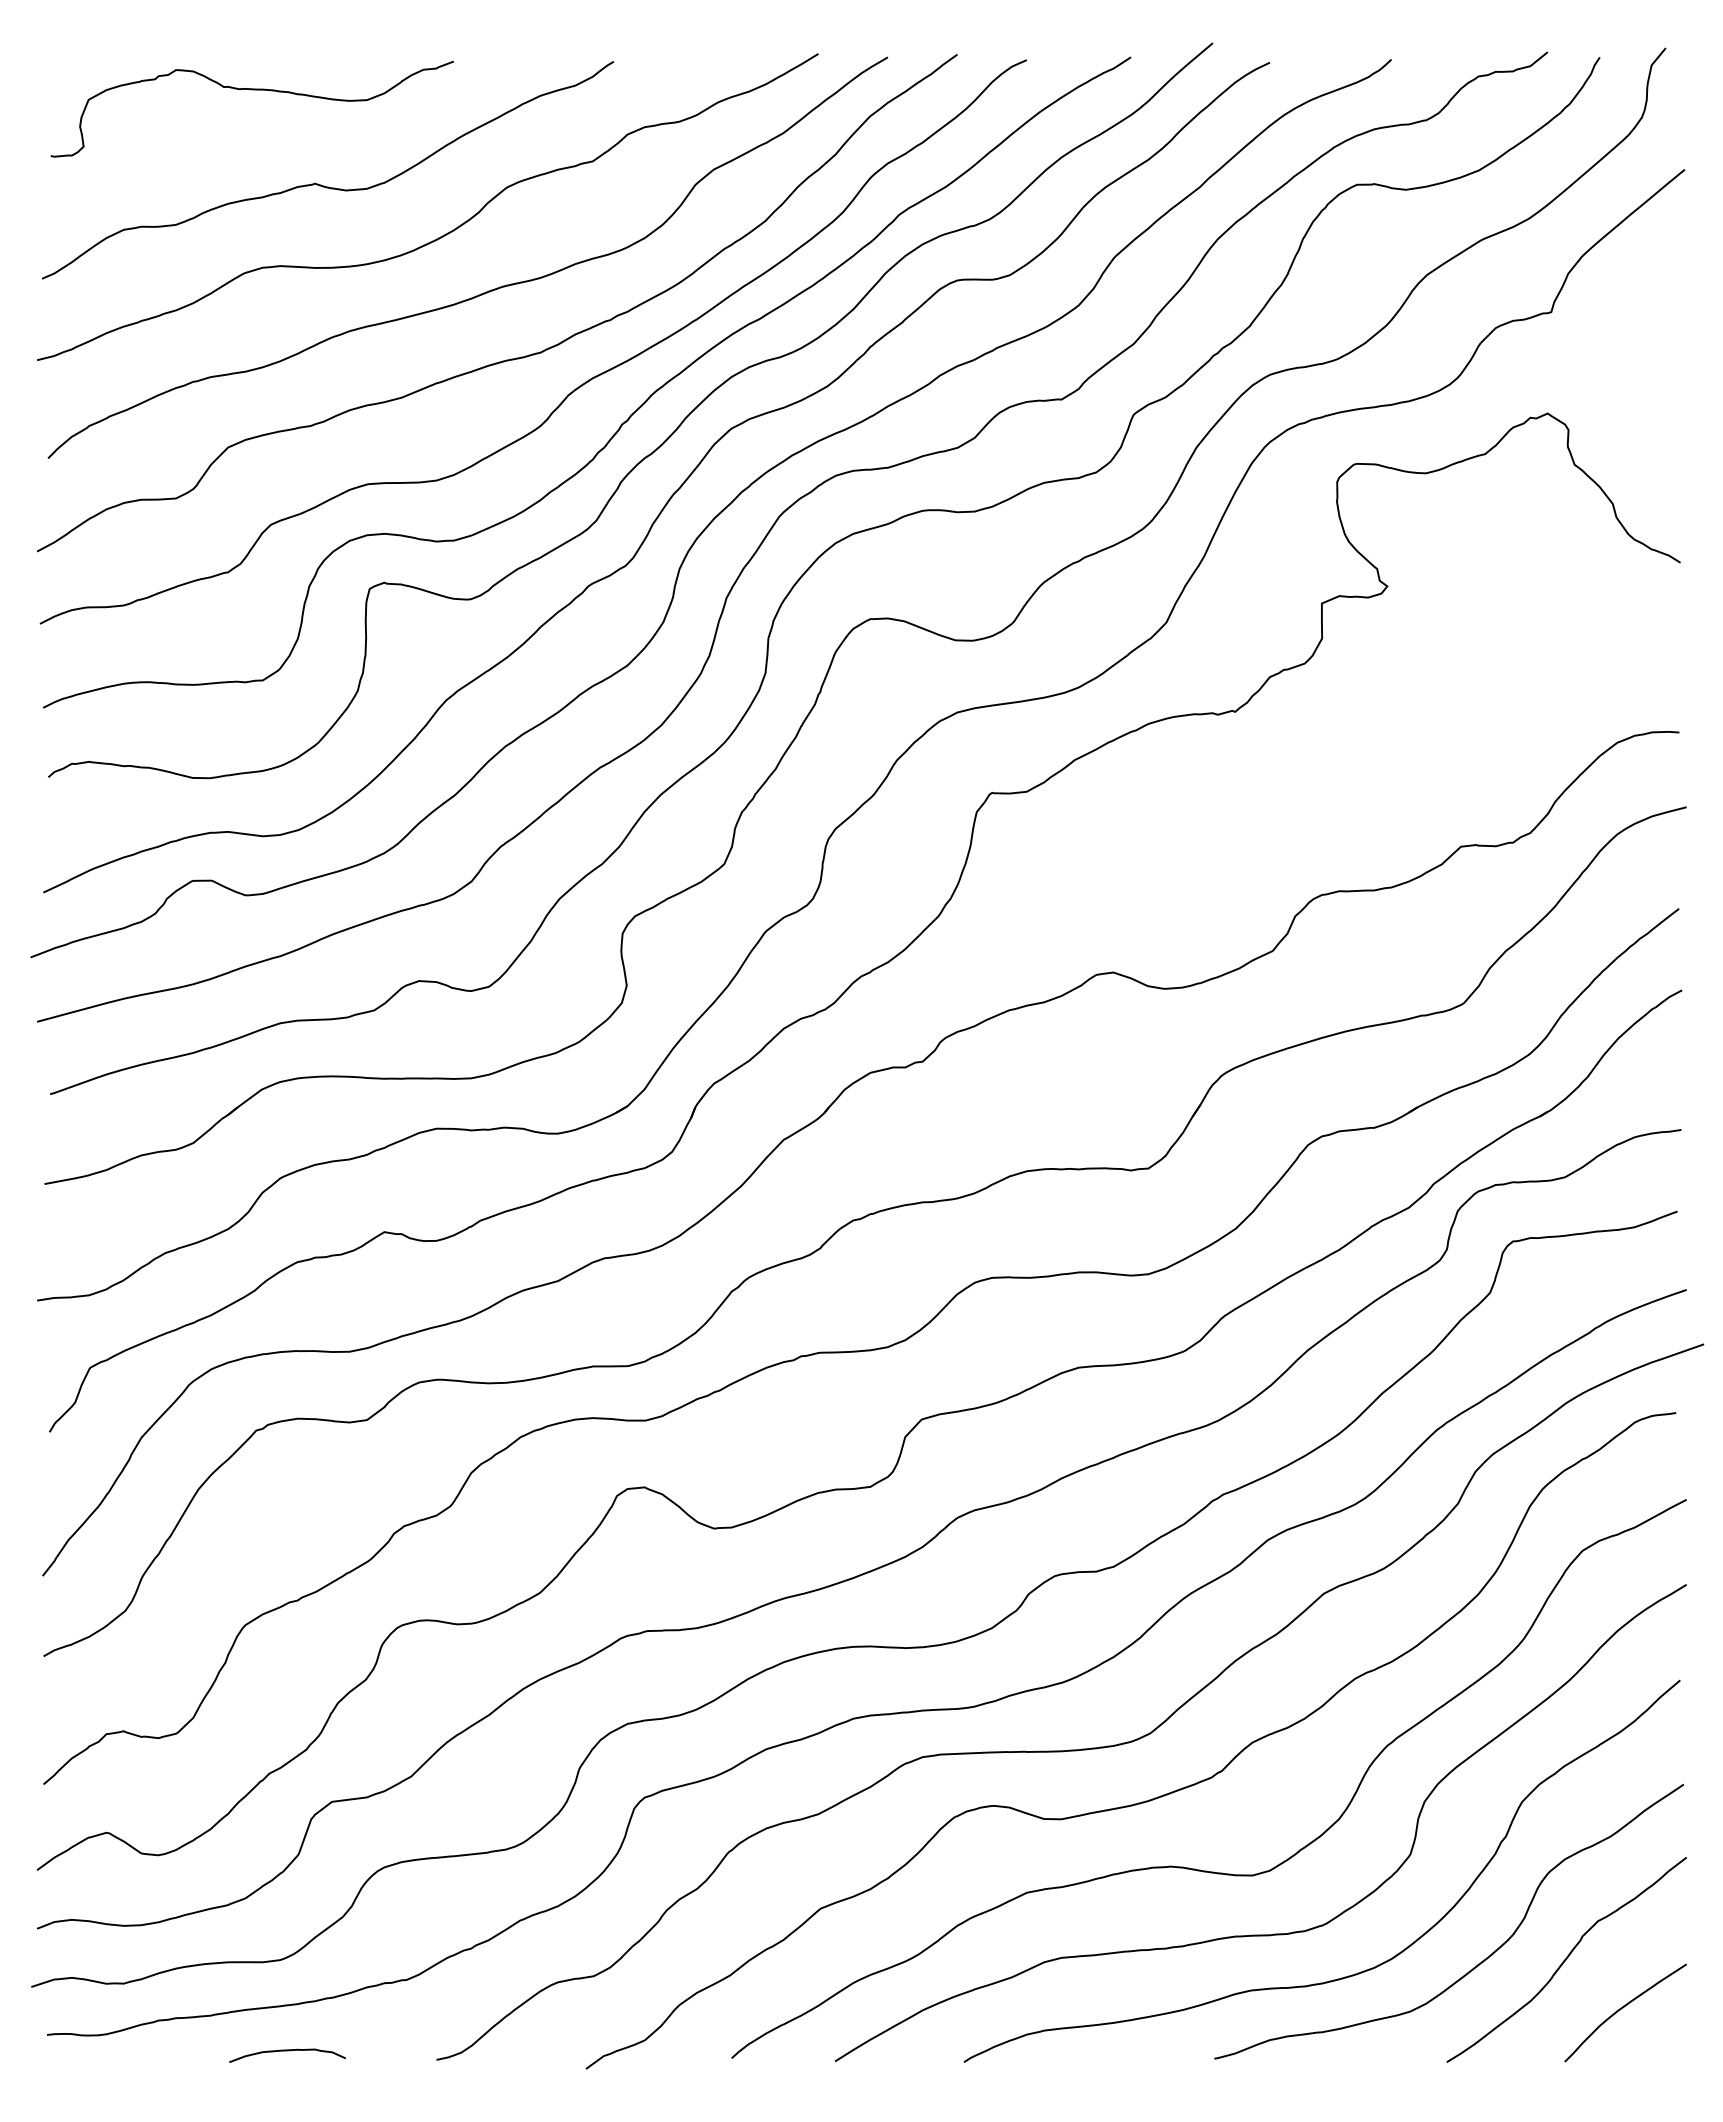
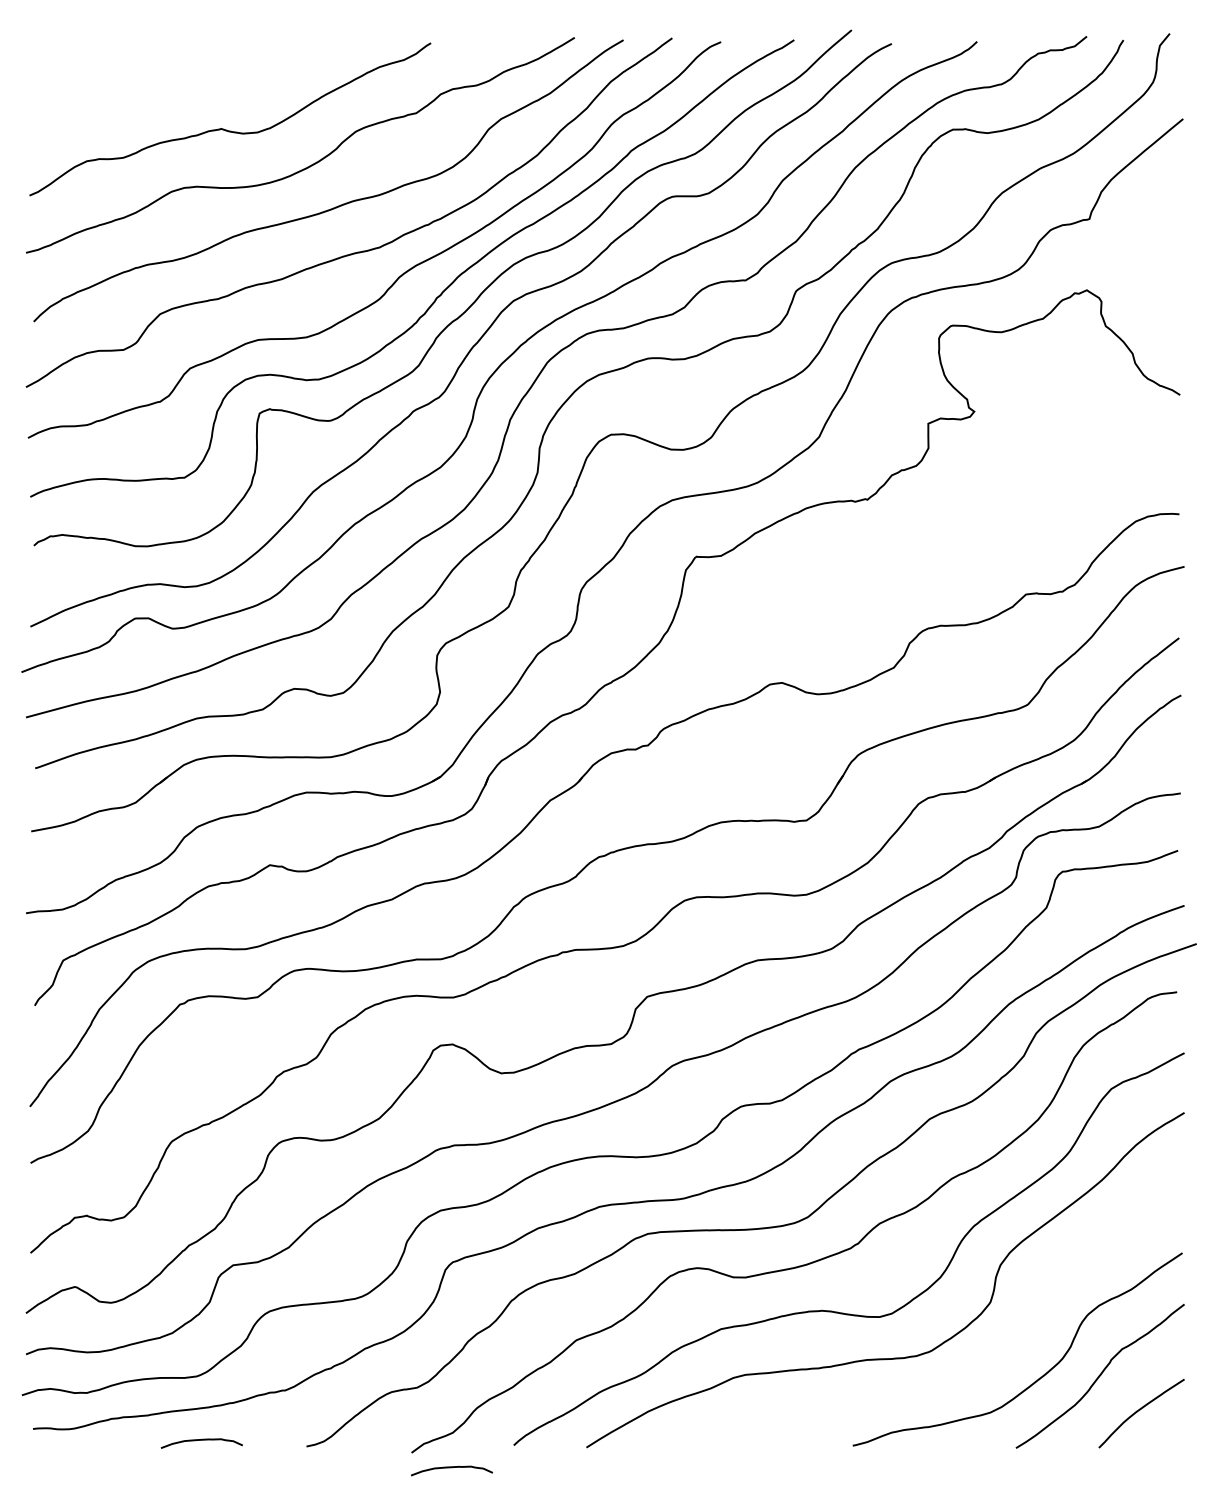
curve: (251, 90) -> (176, 63), removed
curve: (1351, 1974) -> (949, 1386), removed
curve: (643, 2090) -> (451, 1468), added

